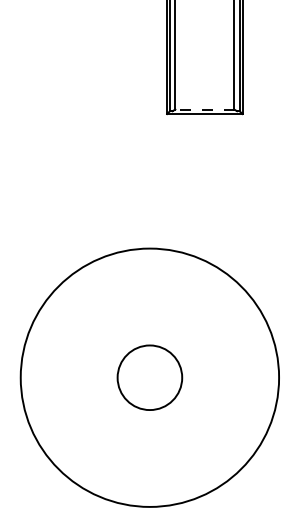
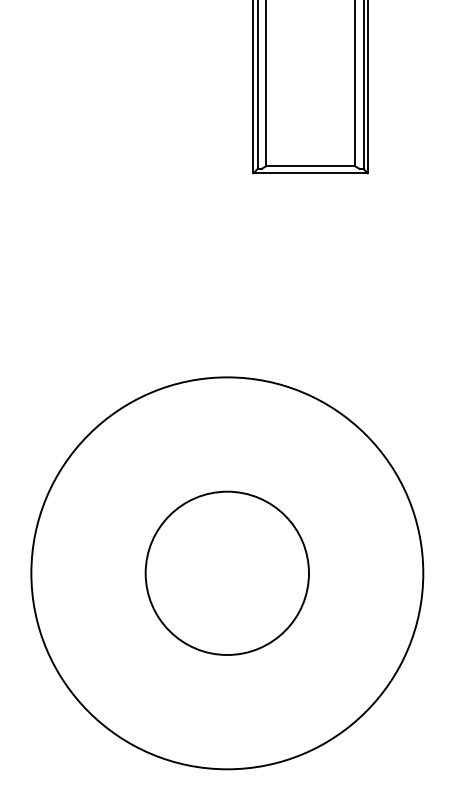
line: (204, 109) -> (310, 166), dashed -> solid
circle: (149, 377) -> (226, 572), size x1.67

